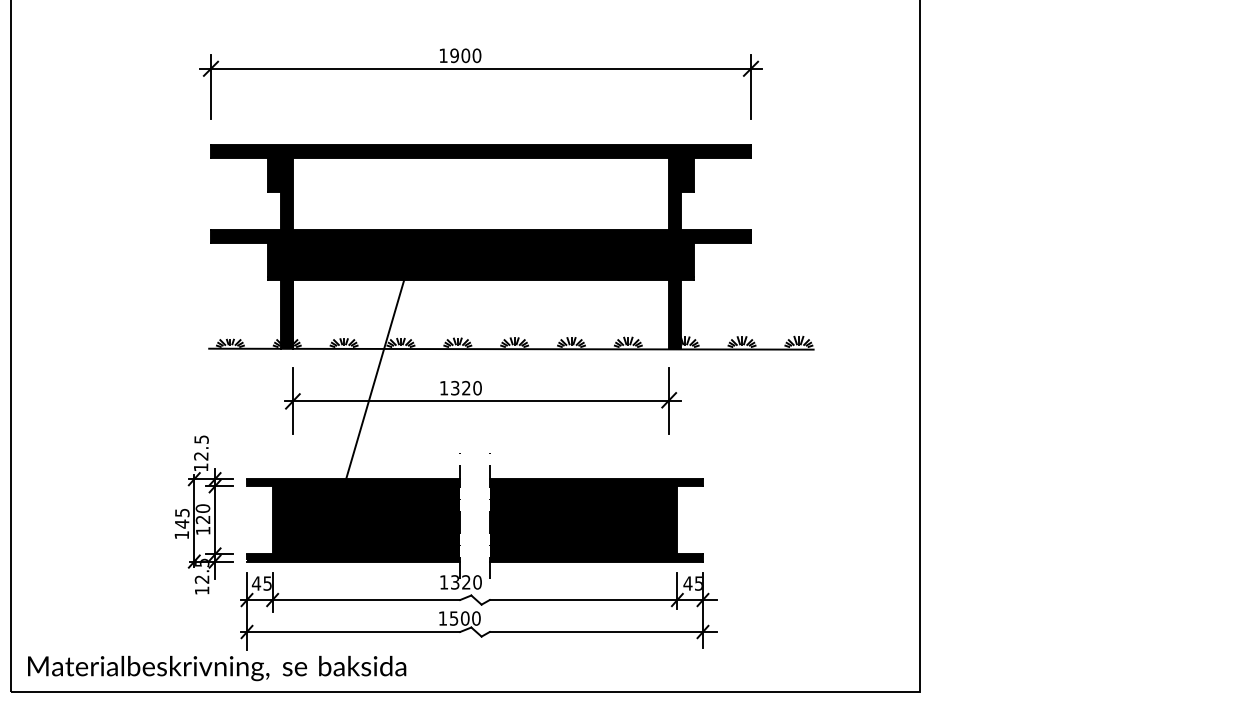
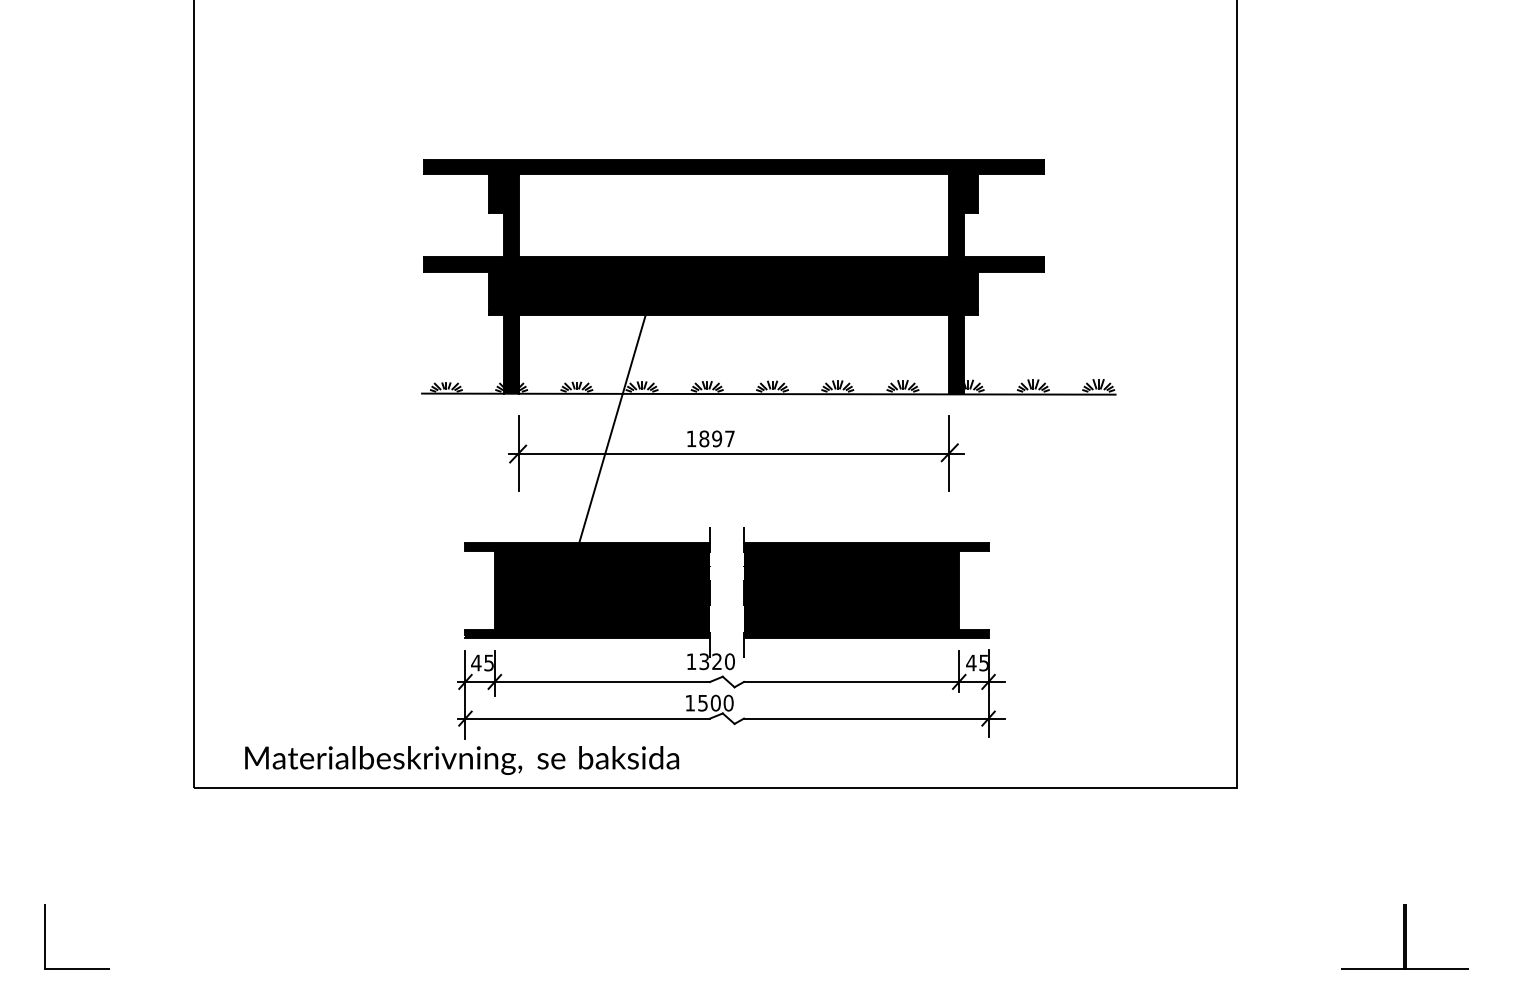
part: (480, 68) -> (733, 72), removed
text: (465, 387) -> (716, 438), 1320 -> 1897
part: (204, 515) -> (416, 584), removed
text: (217, 668) -> (462, 760), moved

